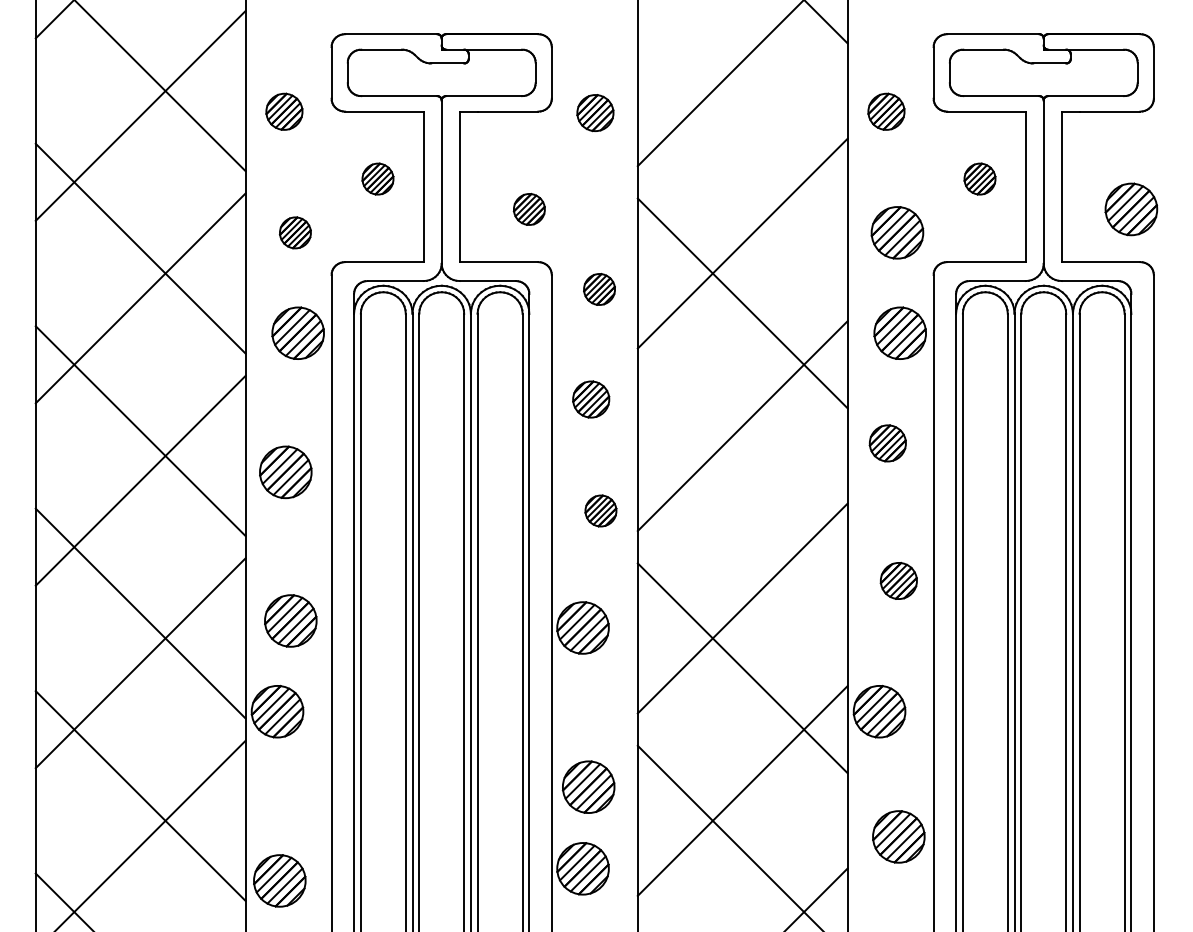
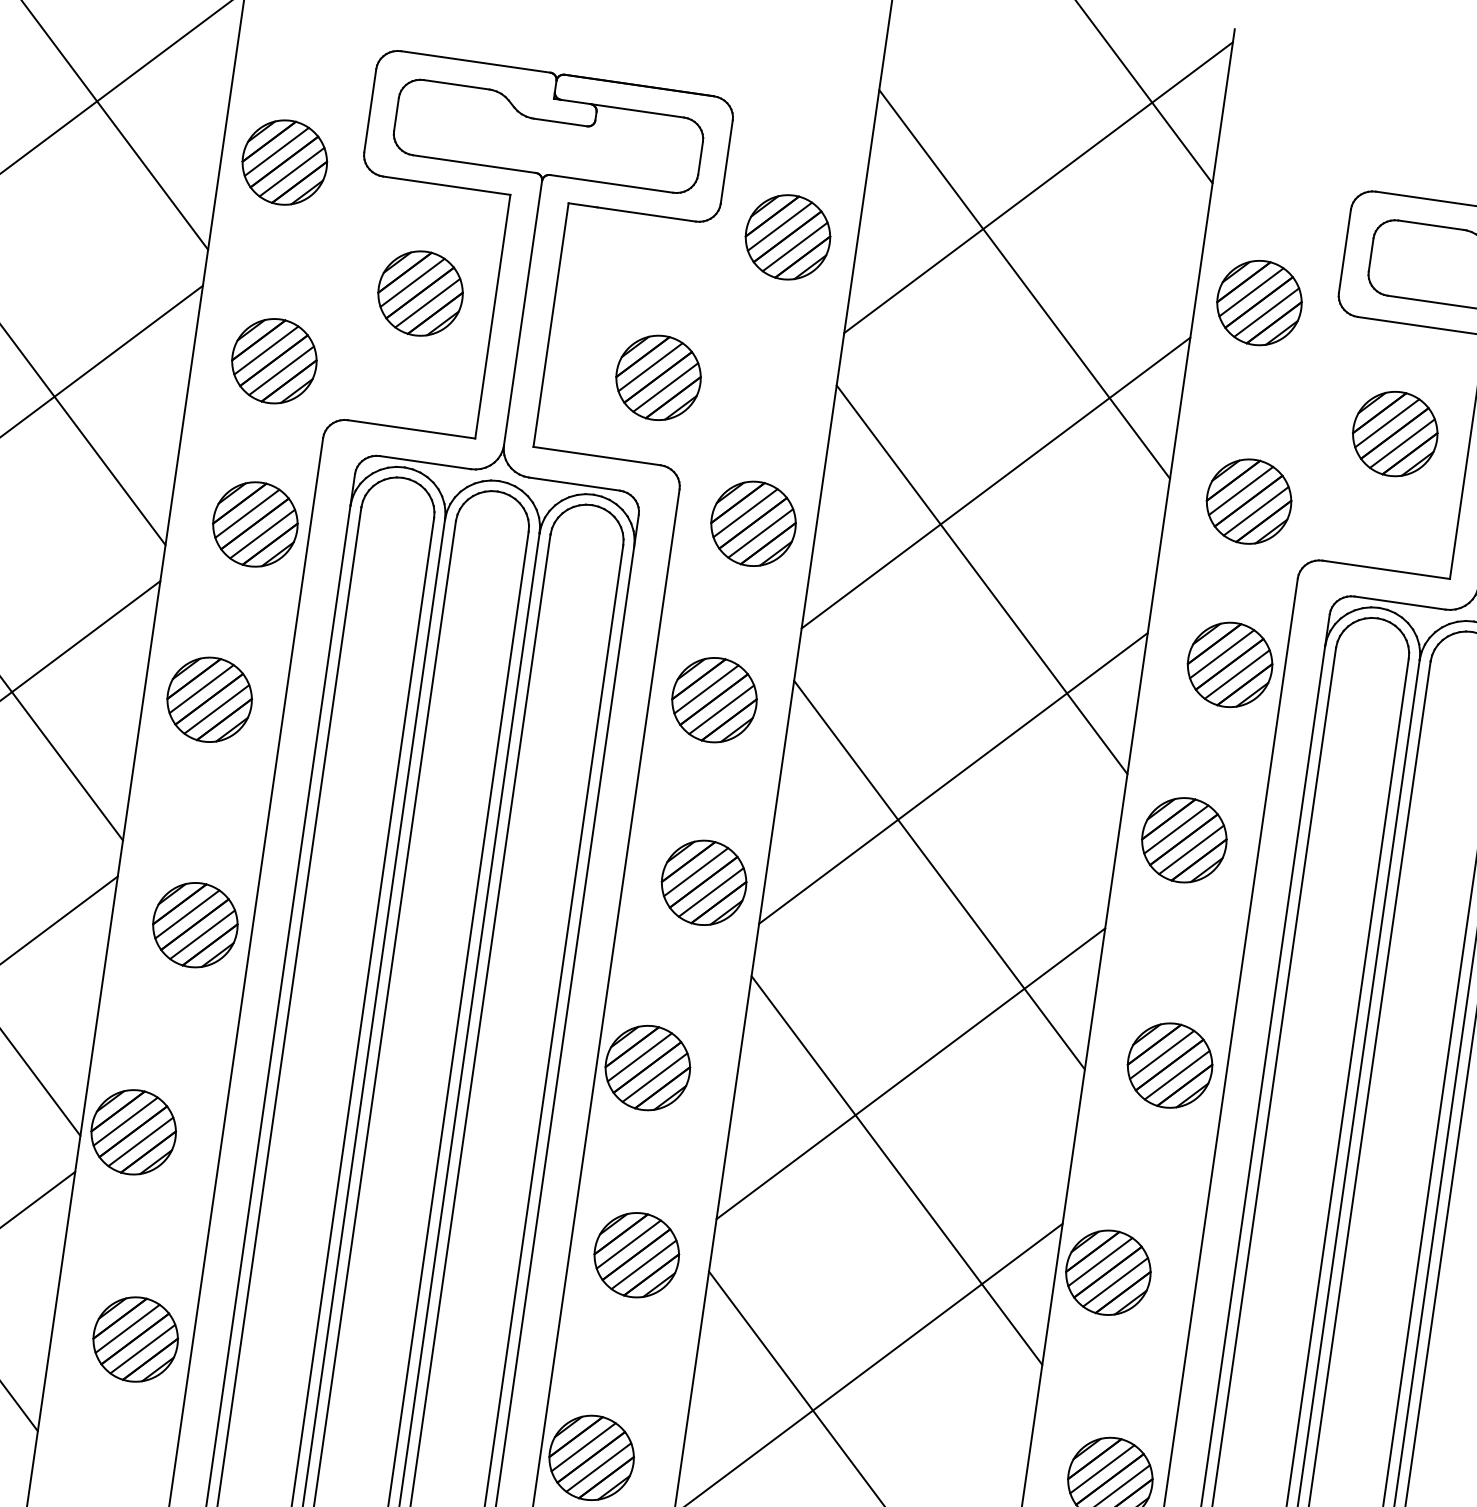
part: (284, 111) -> (284, 162), size x1.43
part: (886, 111) -> (1259, 302), size x1.43
part: (595, 112) -> (788, 236), size x1.43
line: (742, 120) -> (1024, 283), added
part: (377, 178) -> (419, 292), size x1.67
part: (979, 178) -> (1394, 432), size x1.67
part: (529, 209) -> (658, 378), size x1.67
part: (295, 232) -> (274, 360), size x1.67
part: (599, 289) -> (753, 523), size x1.67
part: (590, 399) -> (713, 699), size x1.43
part: (887, 443) -> (1183, 840), size x1.43
part: (285, 472) -> (209, 699), moved
line: (742, 485) -> (939, 874), added
part: (600, 510) -> (703, 881), size x1.67
part: (898, 580) -> (1169, 1064), size x1.43
part: (290, 620) -> (195, 924), moved
part: (588, 786) -> (636, 1254), moved
part: (279, 880) -> (135, 1338), moved

